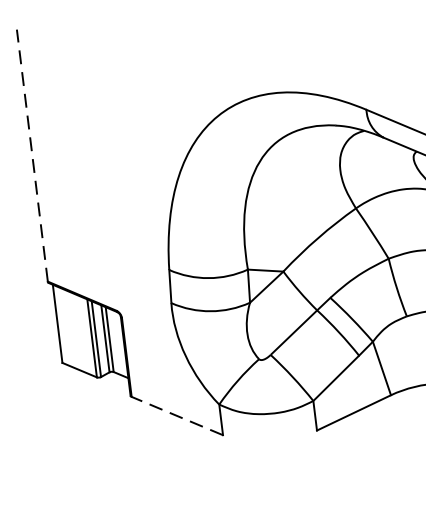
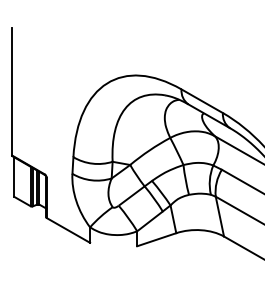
line: (32, 154) -> (12, 91), dashed -> solid
line: (177, 416) -> (68, 230), dashed -> solid

